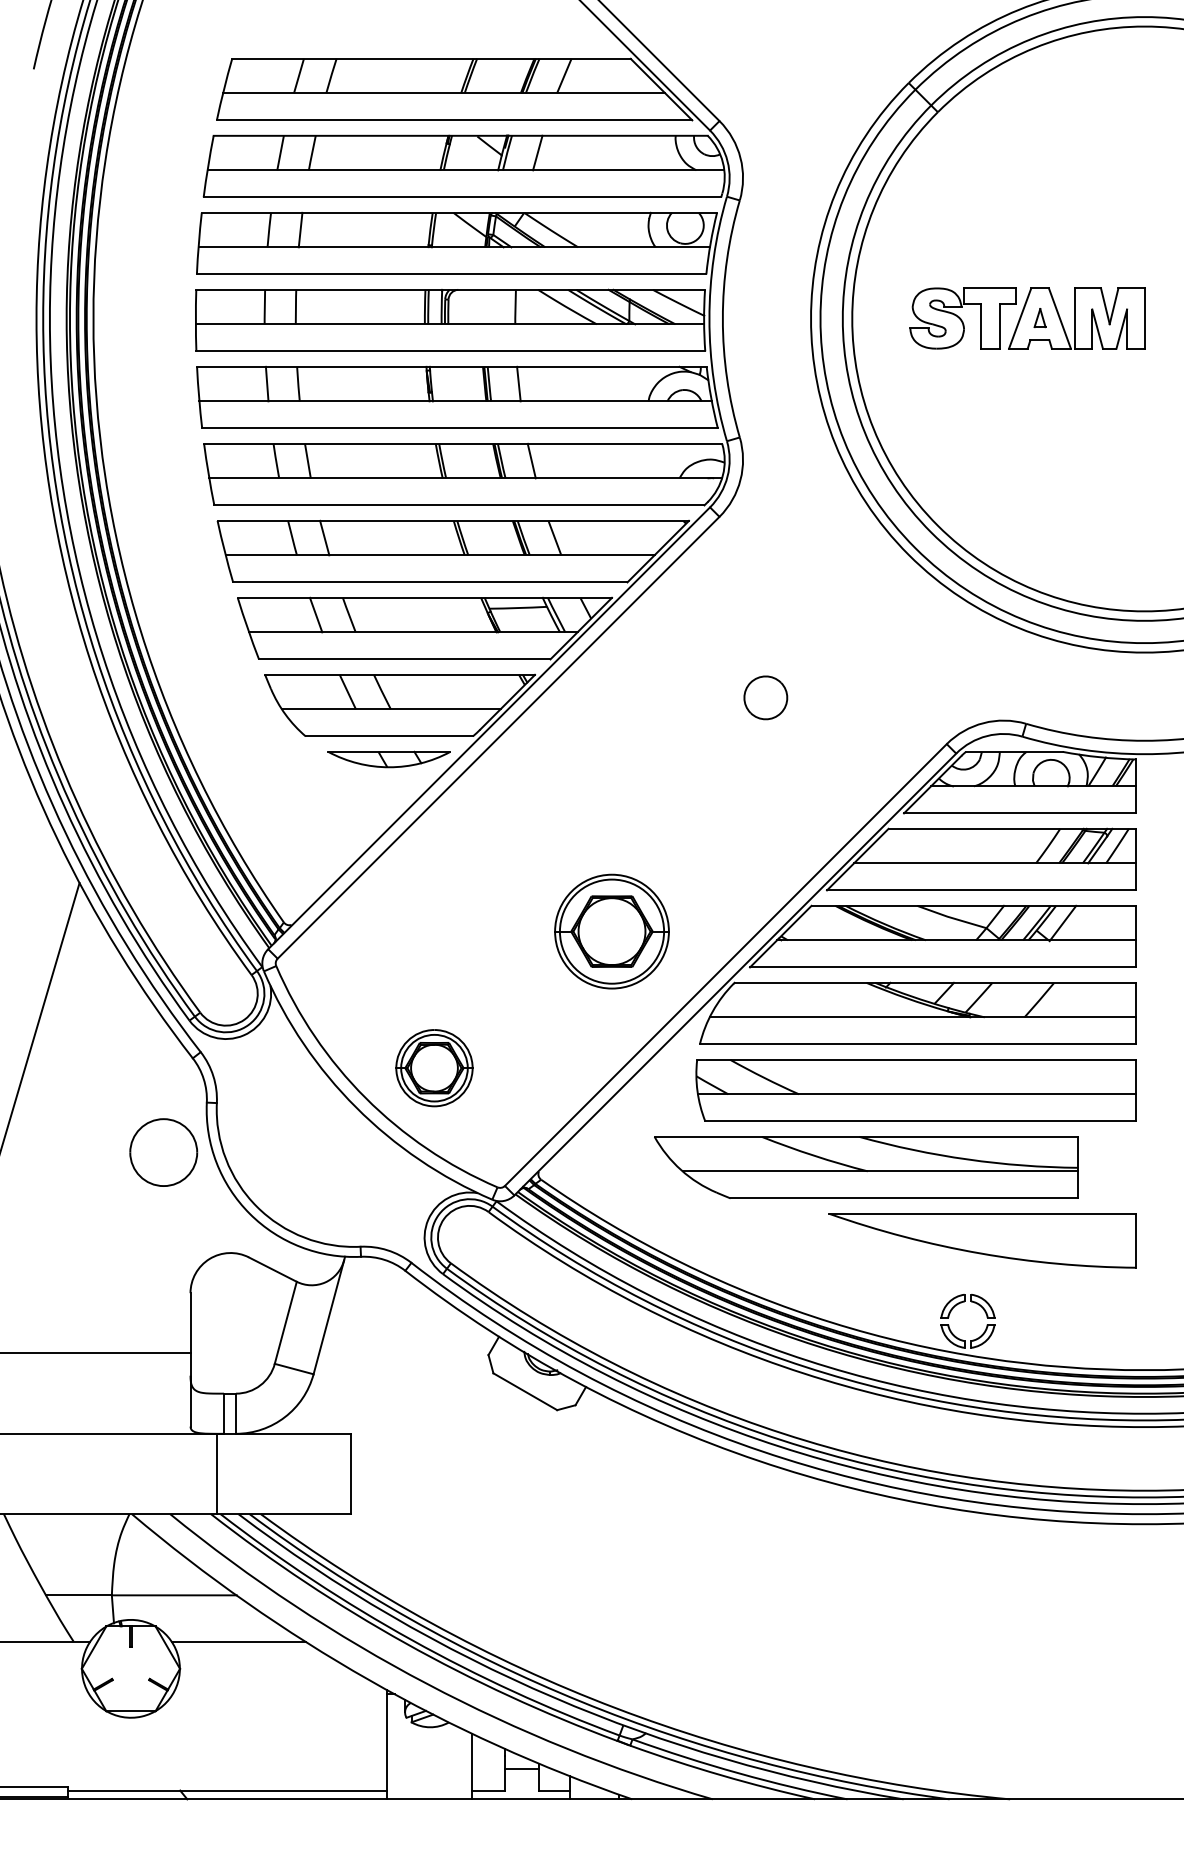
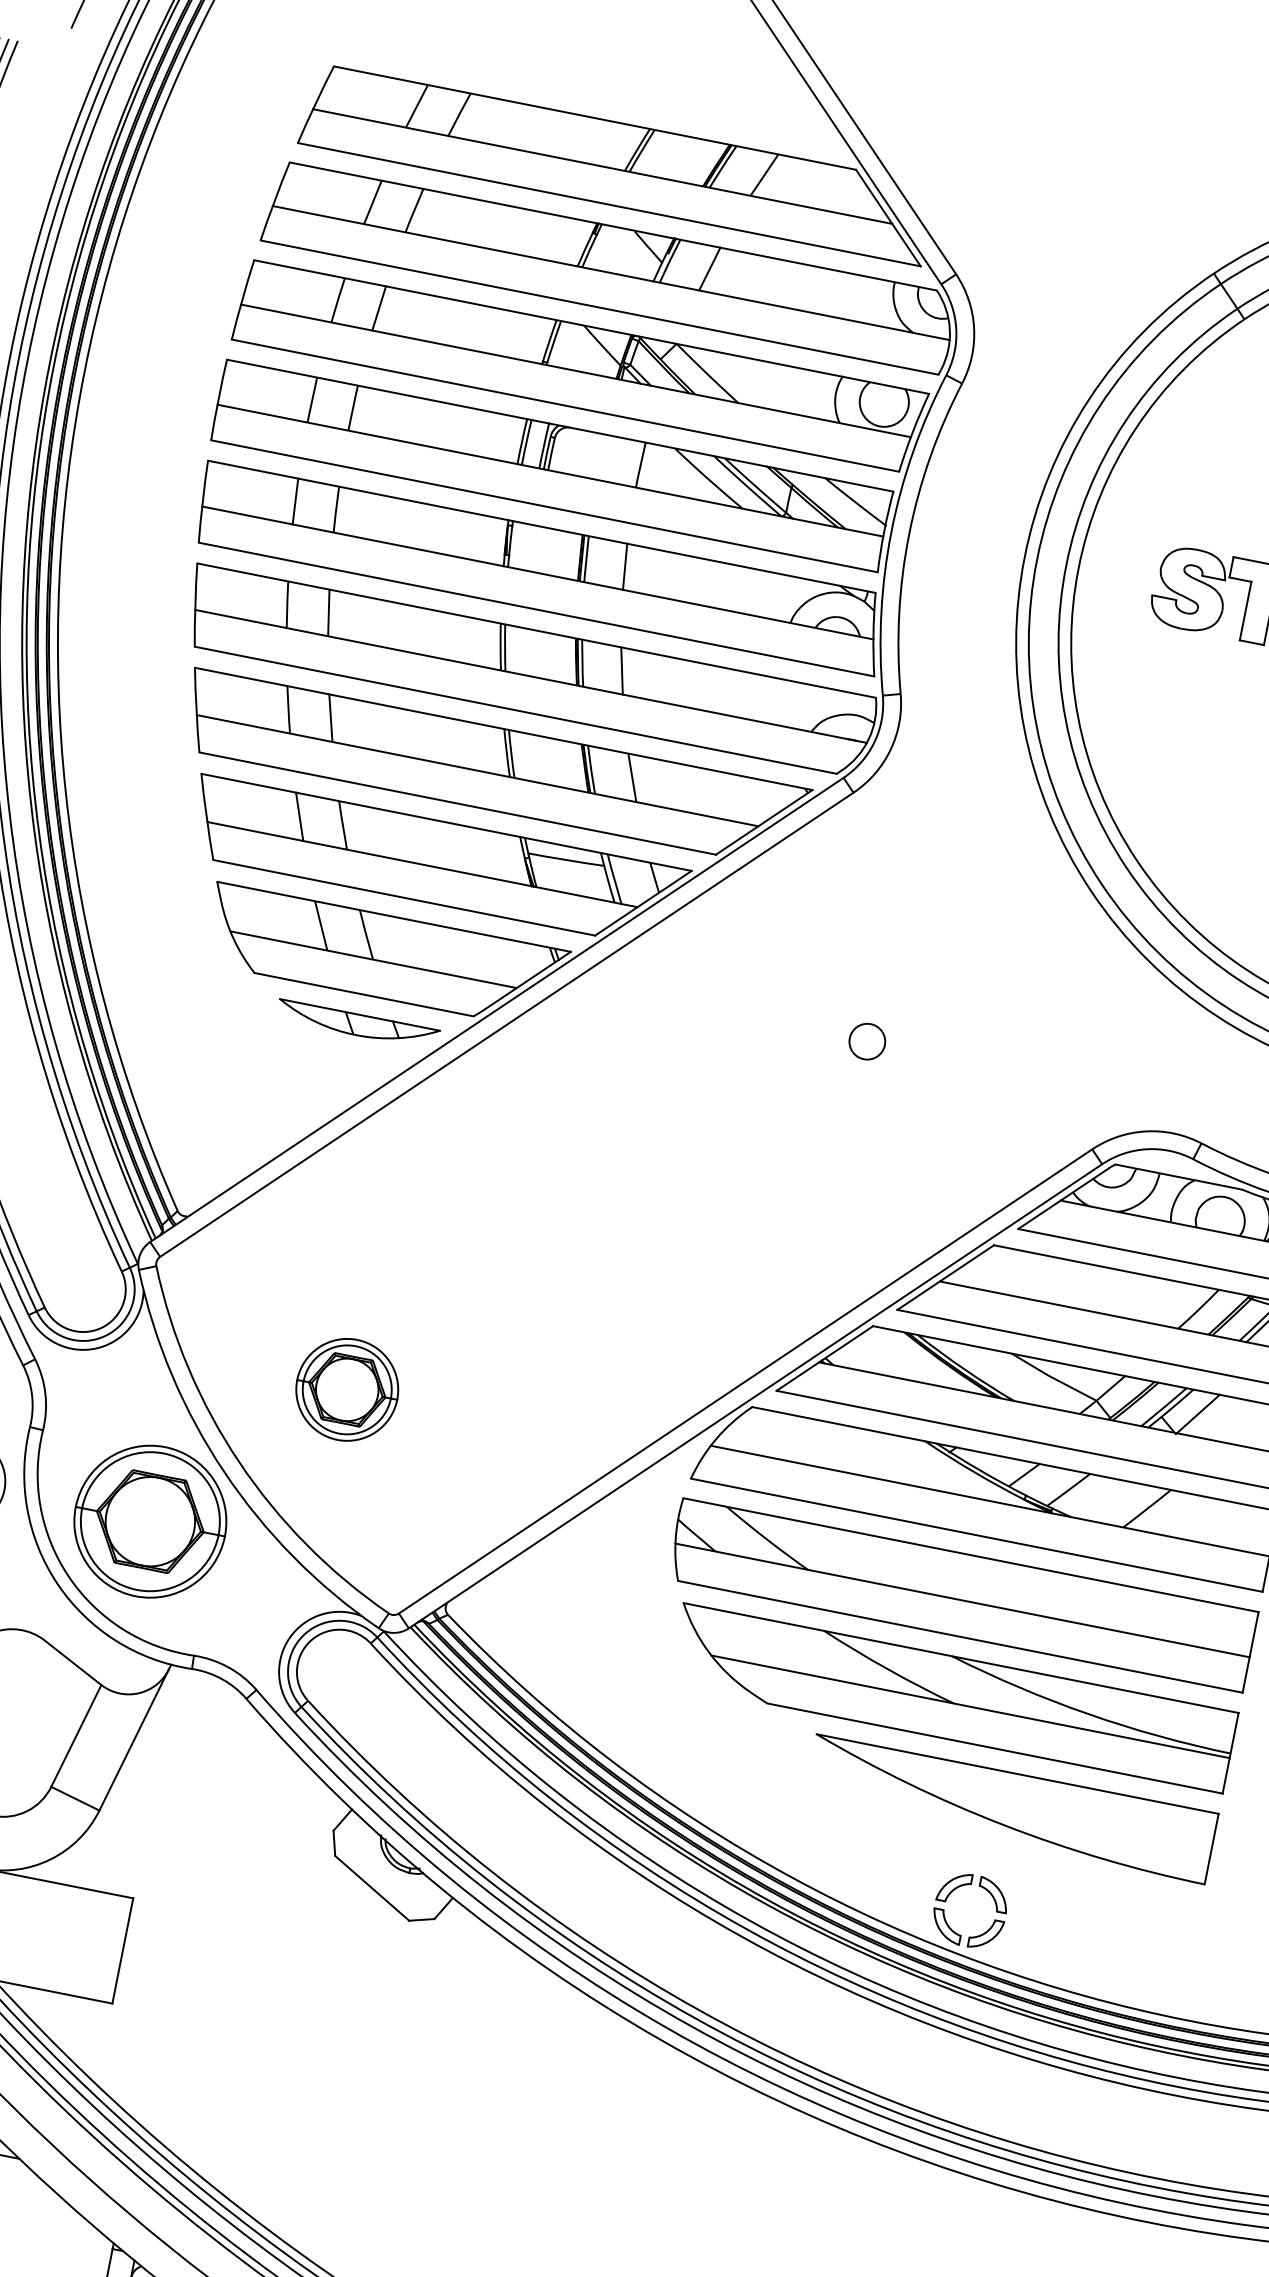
part: (765, 697) -> (866, 1041), size x0.62
part: (611, 931) -> (149, 1521), moved
part: (434, 1068) -> (347, 1390), moved
part: (866, 1167) -> (953, 1698), moved

